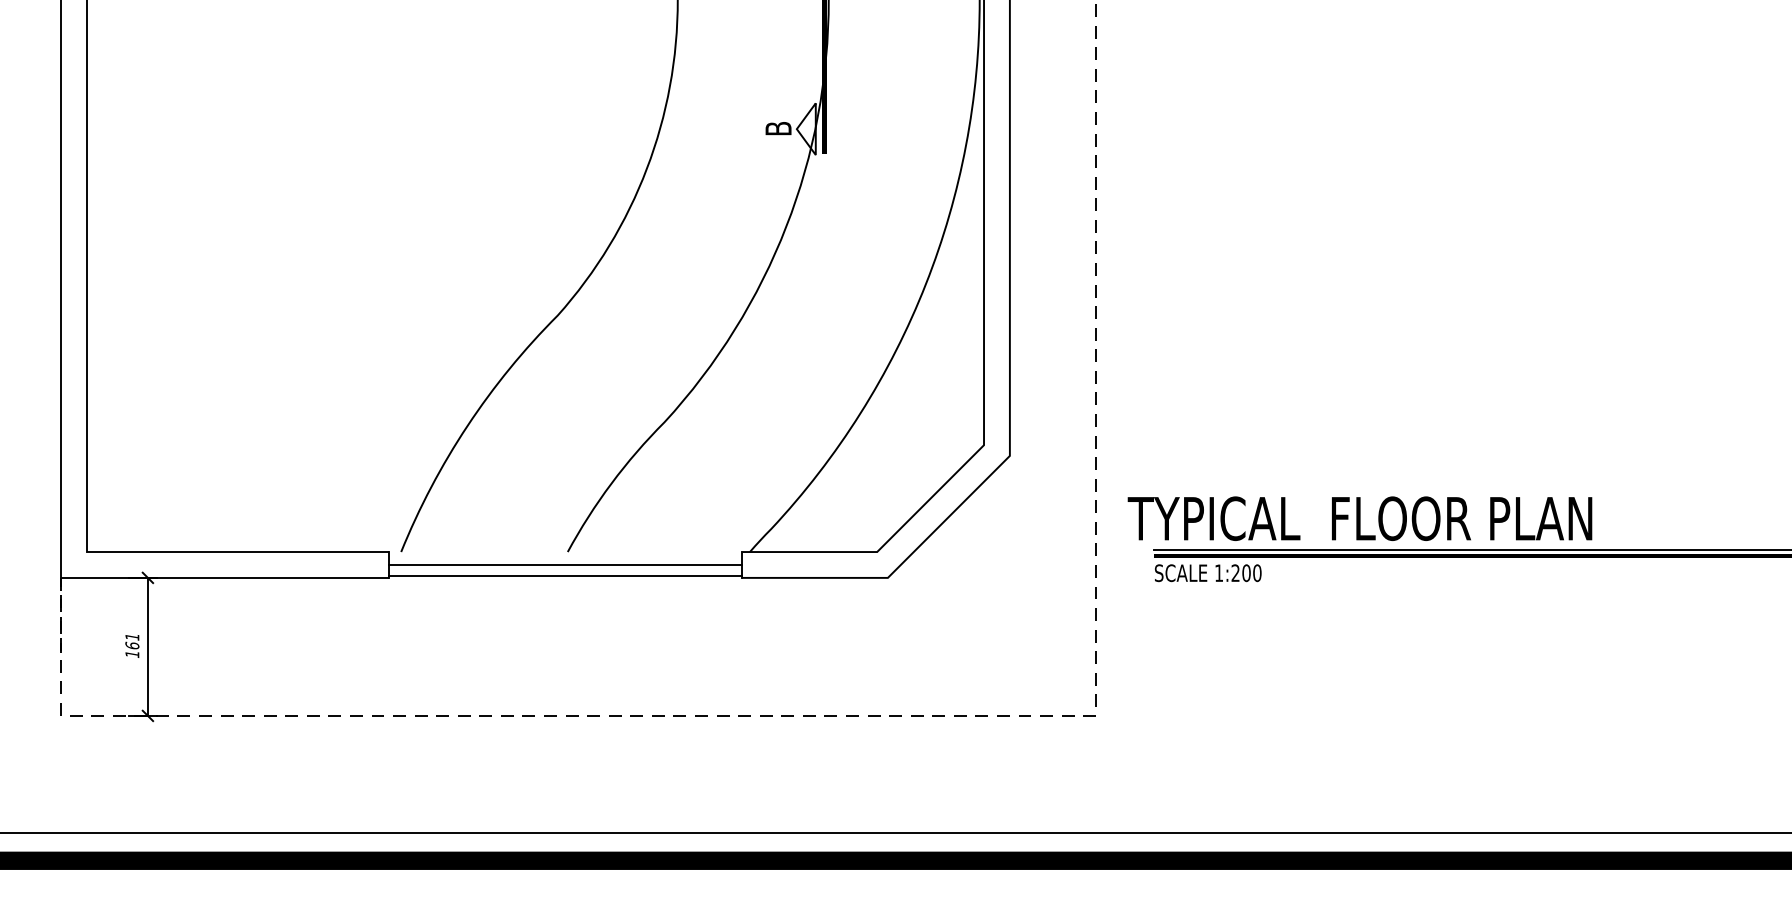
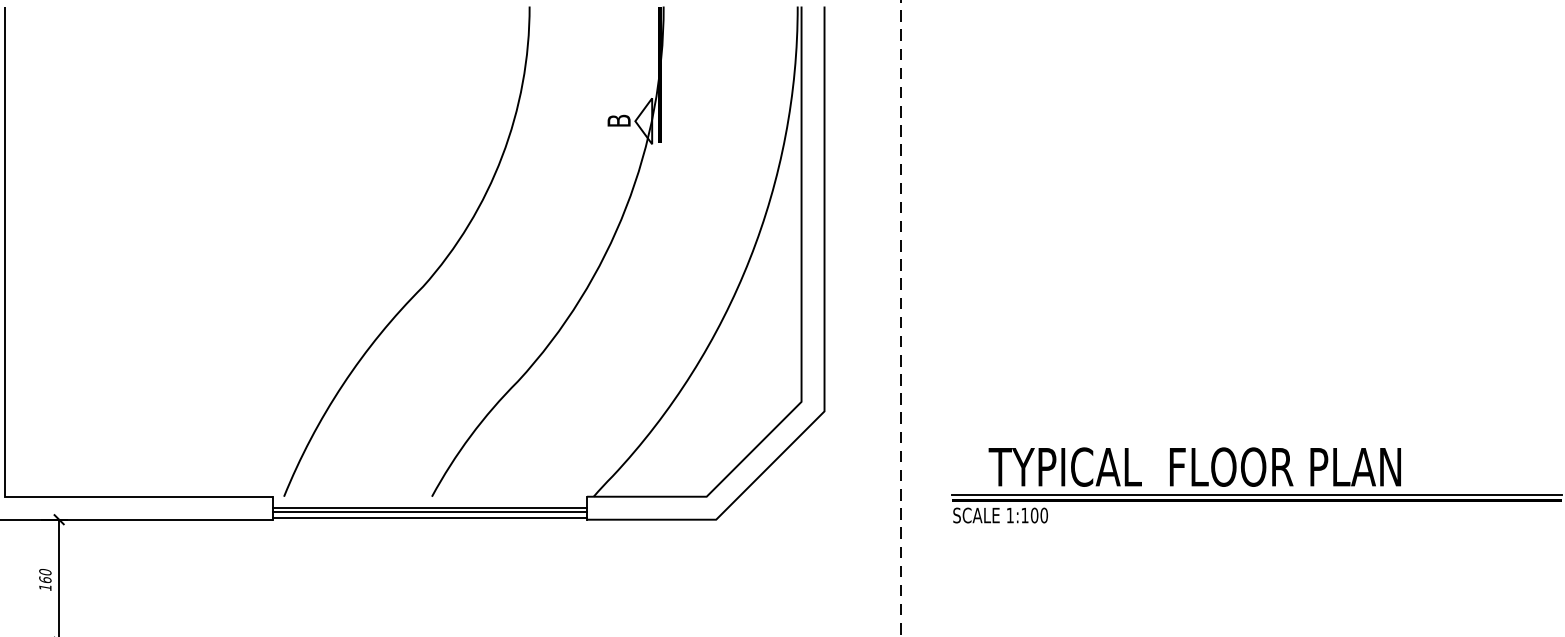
text: (1359, 518) -> (1194, 466), moved
line: (565, 569) -> (429, 512), added
text: (1235, 572) -> (1024, 514), 1:200 -> 1:100
text: (132, 636) -> (45, 571), 161 -> 160

